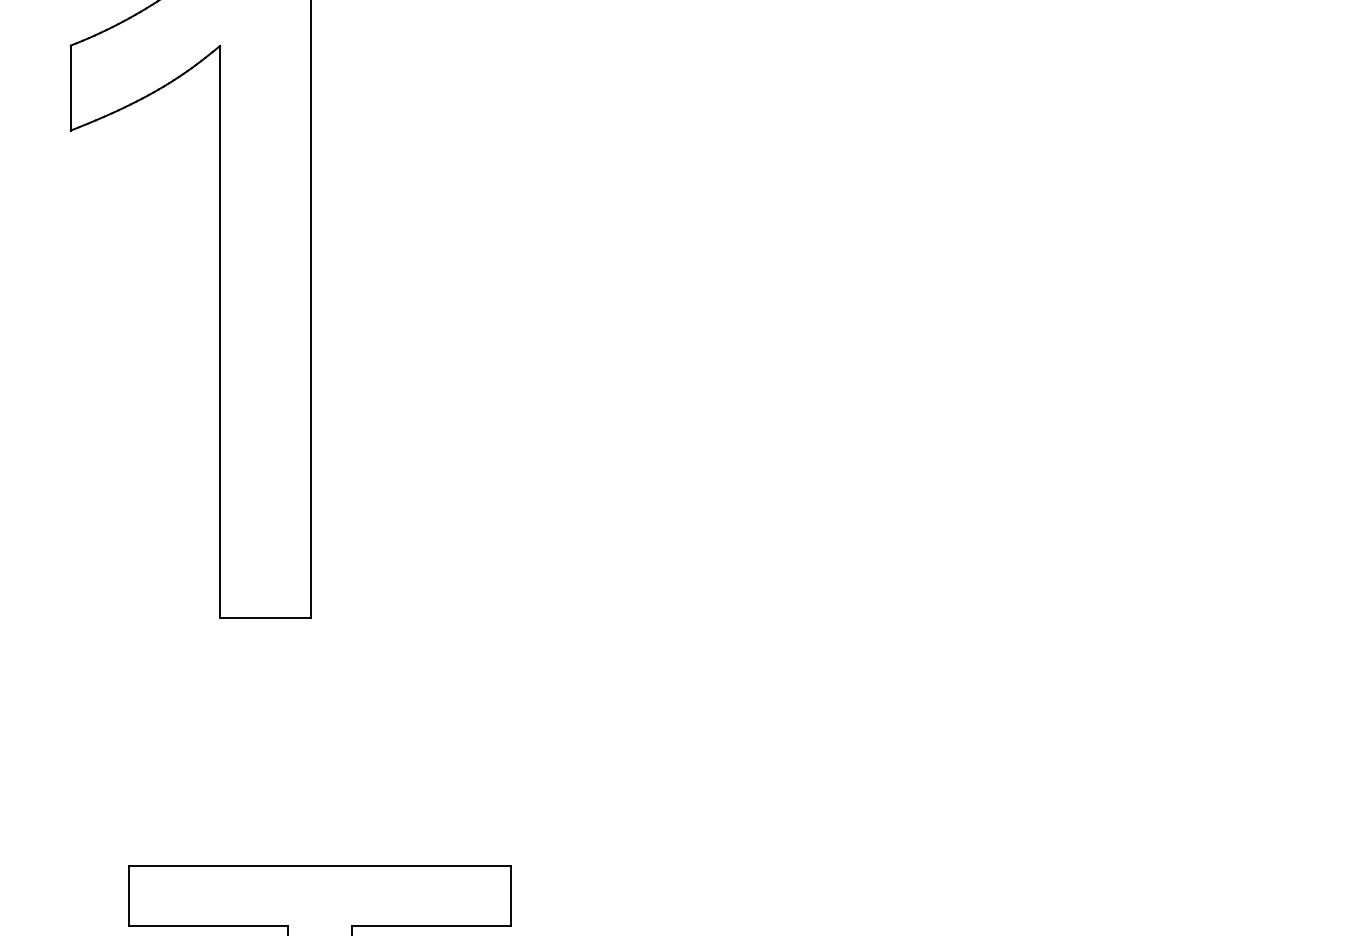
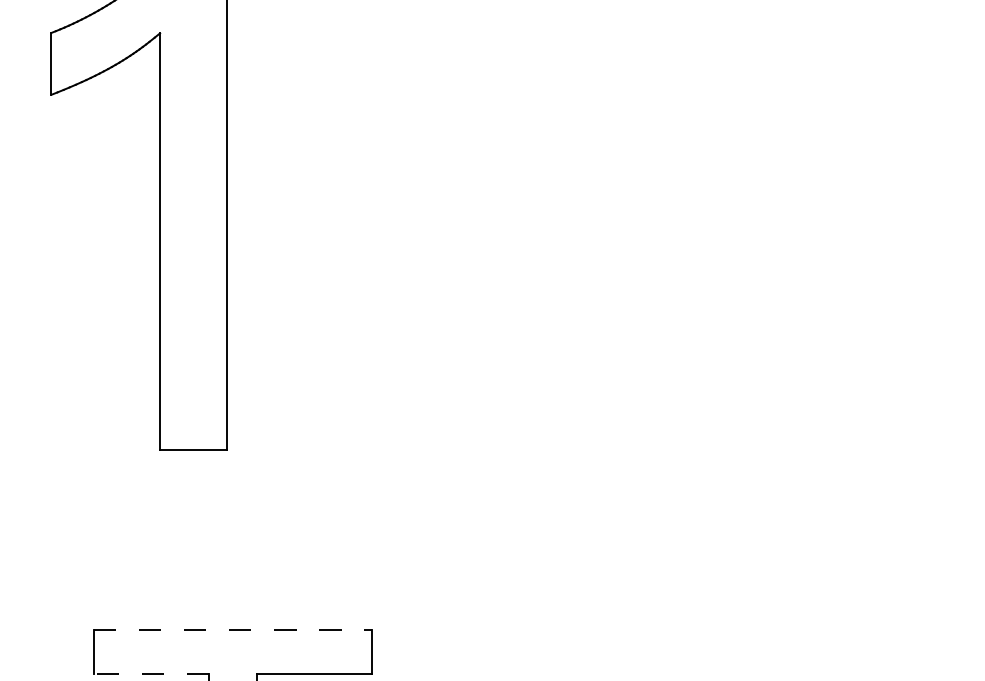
line: (320, 866) -> (233, 630), solid -> dashed
line: (207, 925) -> (151, 673), solid -> dashed

